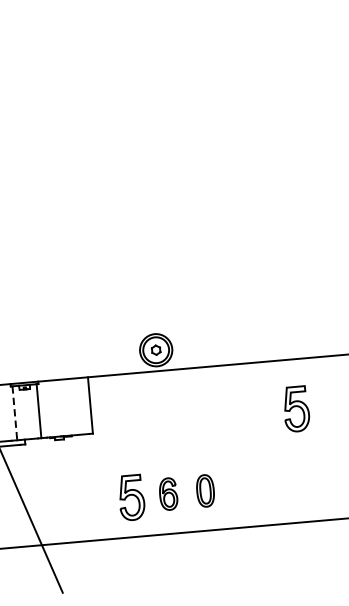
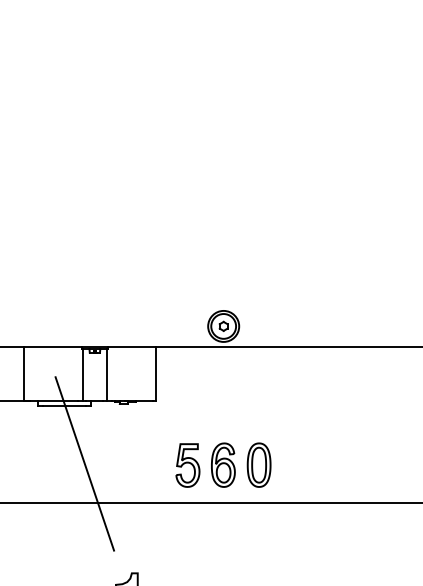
part: (296, 409) -> (352, 394), removed
line: (15, 412) -> (83, 374), dashed -> solid
part: (204, 490) -> (258, 464), size x1.43
part: (168, 493) -> (223, 464), size x1.43

